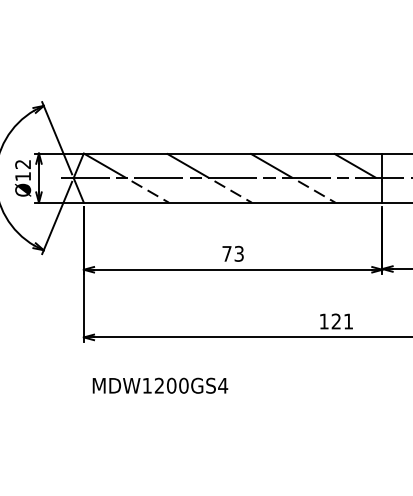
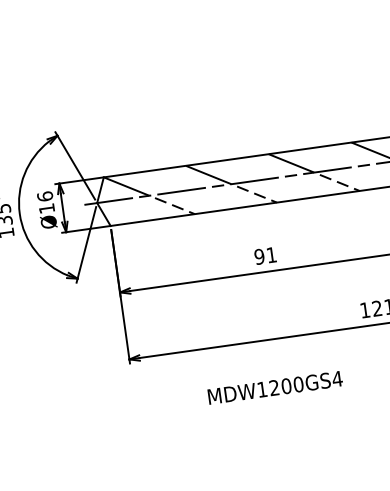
text: (23, 164) -> (45, 196), Ø12 -> Ø16
text: (232, 253) -> (264, 255), 73 -> 91
text: (160, 385) -> (275, 387), moved

